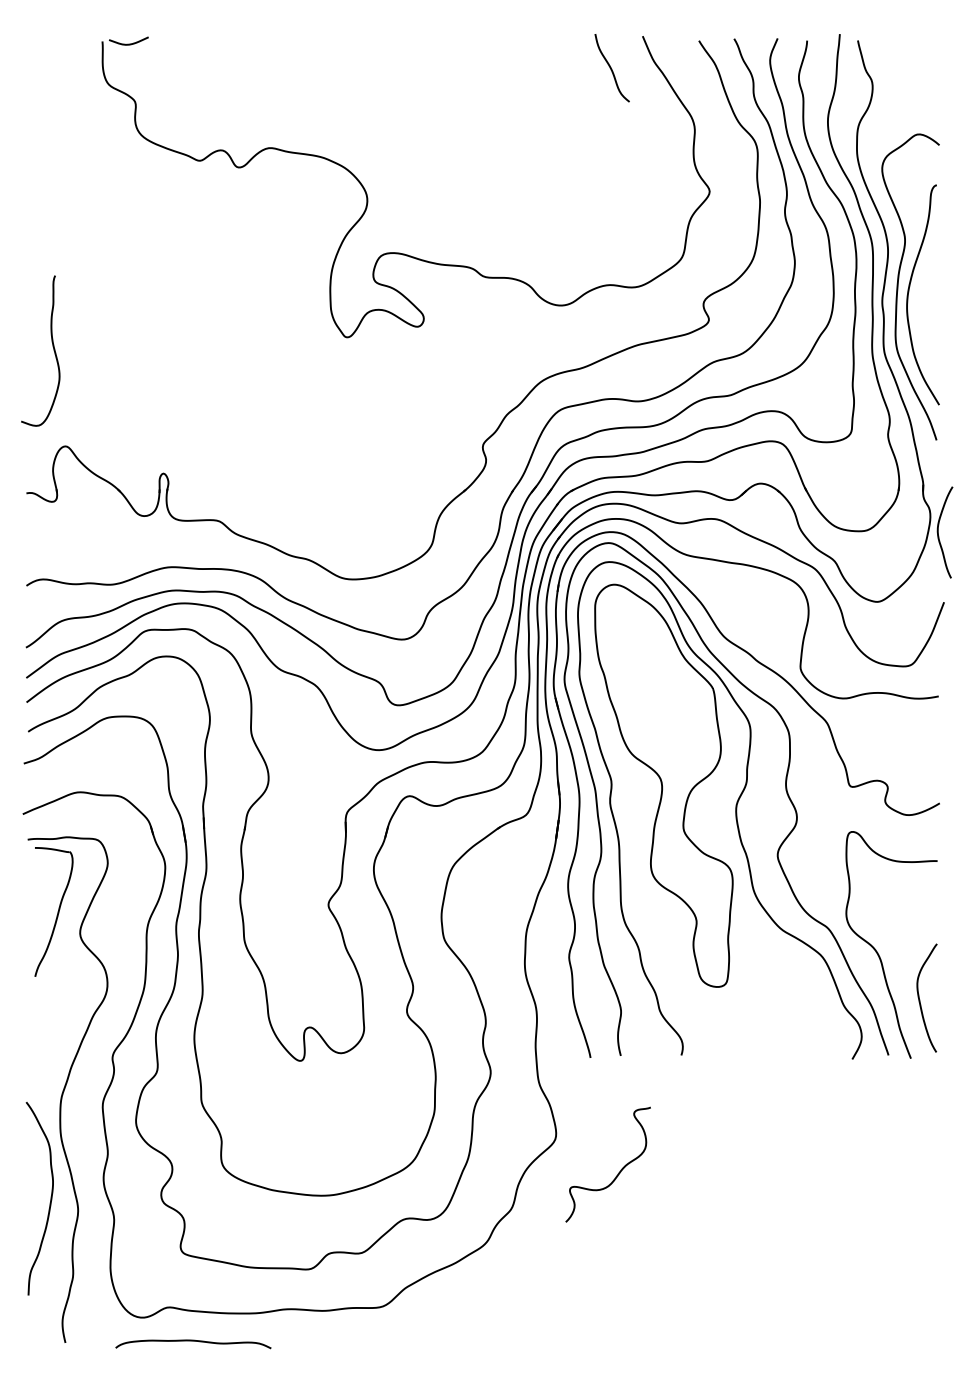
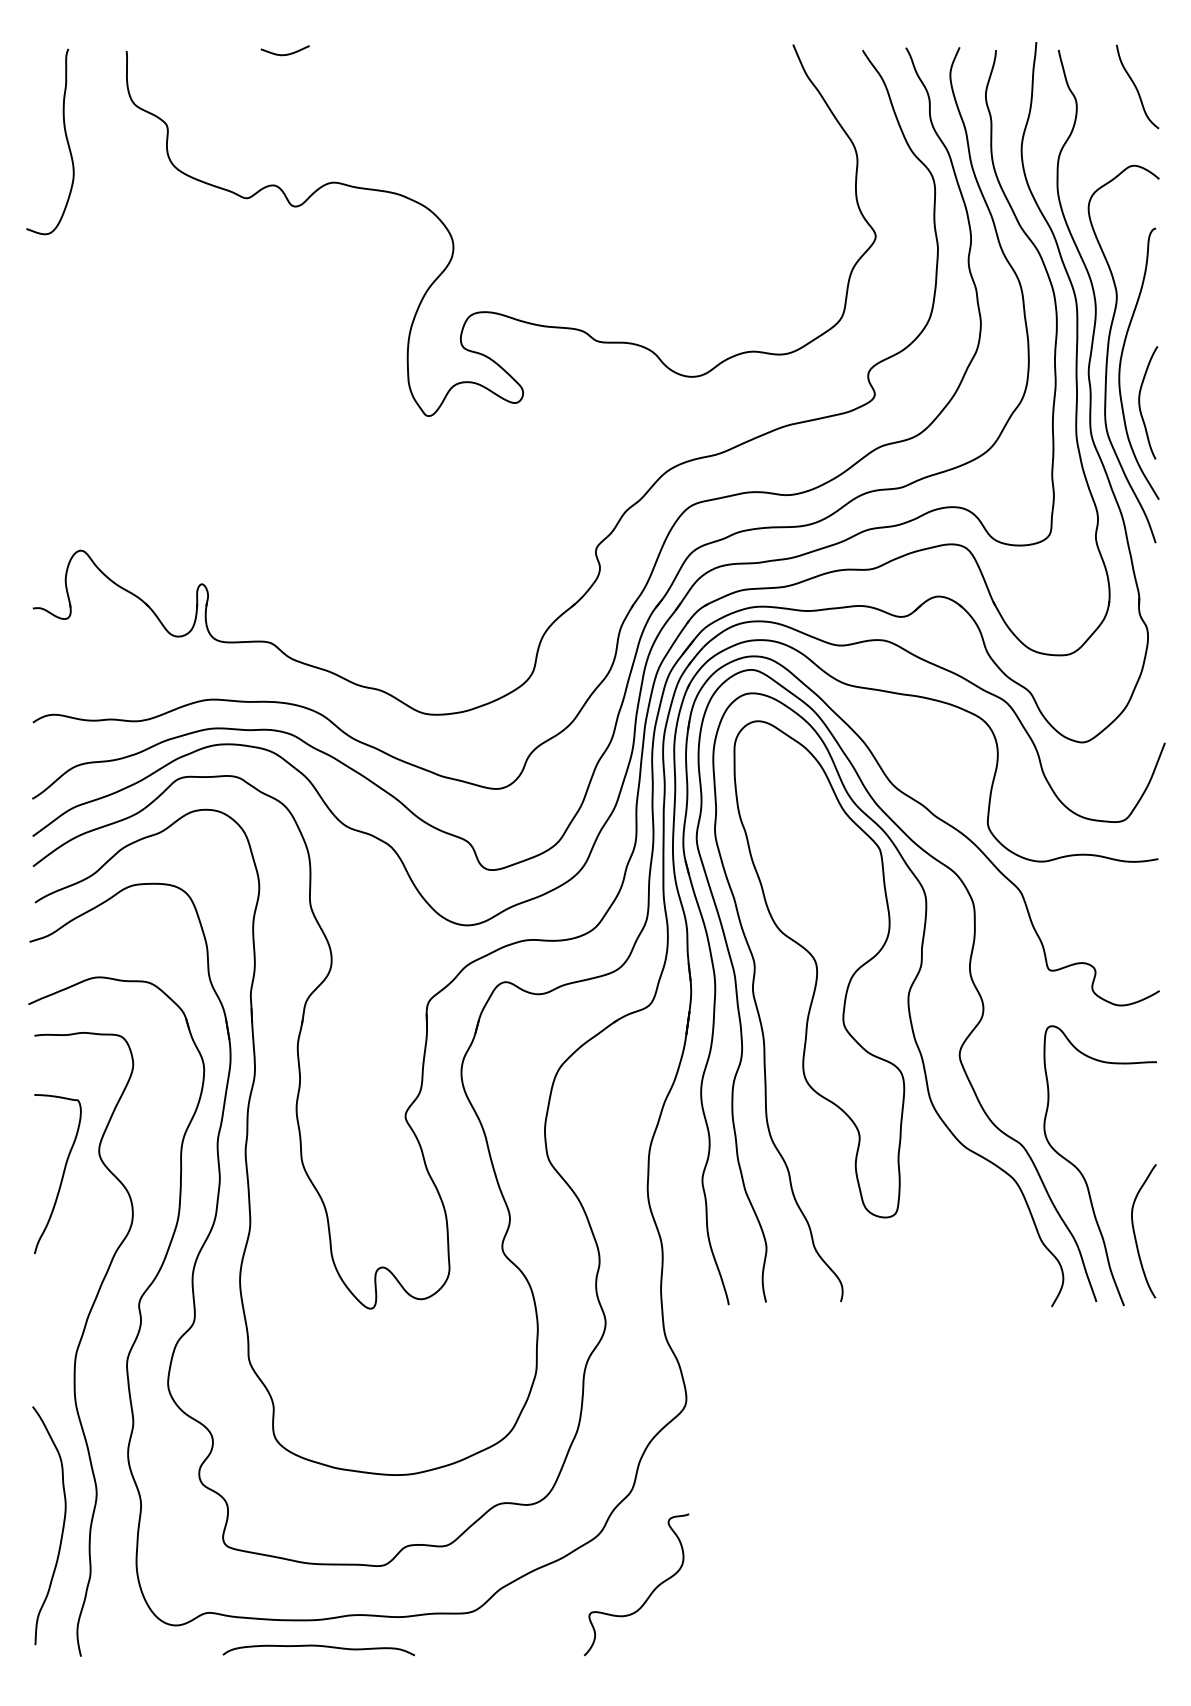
curve: (128, 44) -> (284, 54), moved
curve: (611, 67) -> (1136, 86), moved
curve: (52, 347) -> (65, 137), moved
curve: (938, 532) -> (1140, 402), moved
part: (53, 912) -> (57, 1174), moved
curve: (618, 1172) -> (649, 1594), moved
curve: (50, 1198) -> (62, 1525), moved
curve: (193, 1341) -> (318, 1646), moved

